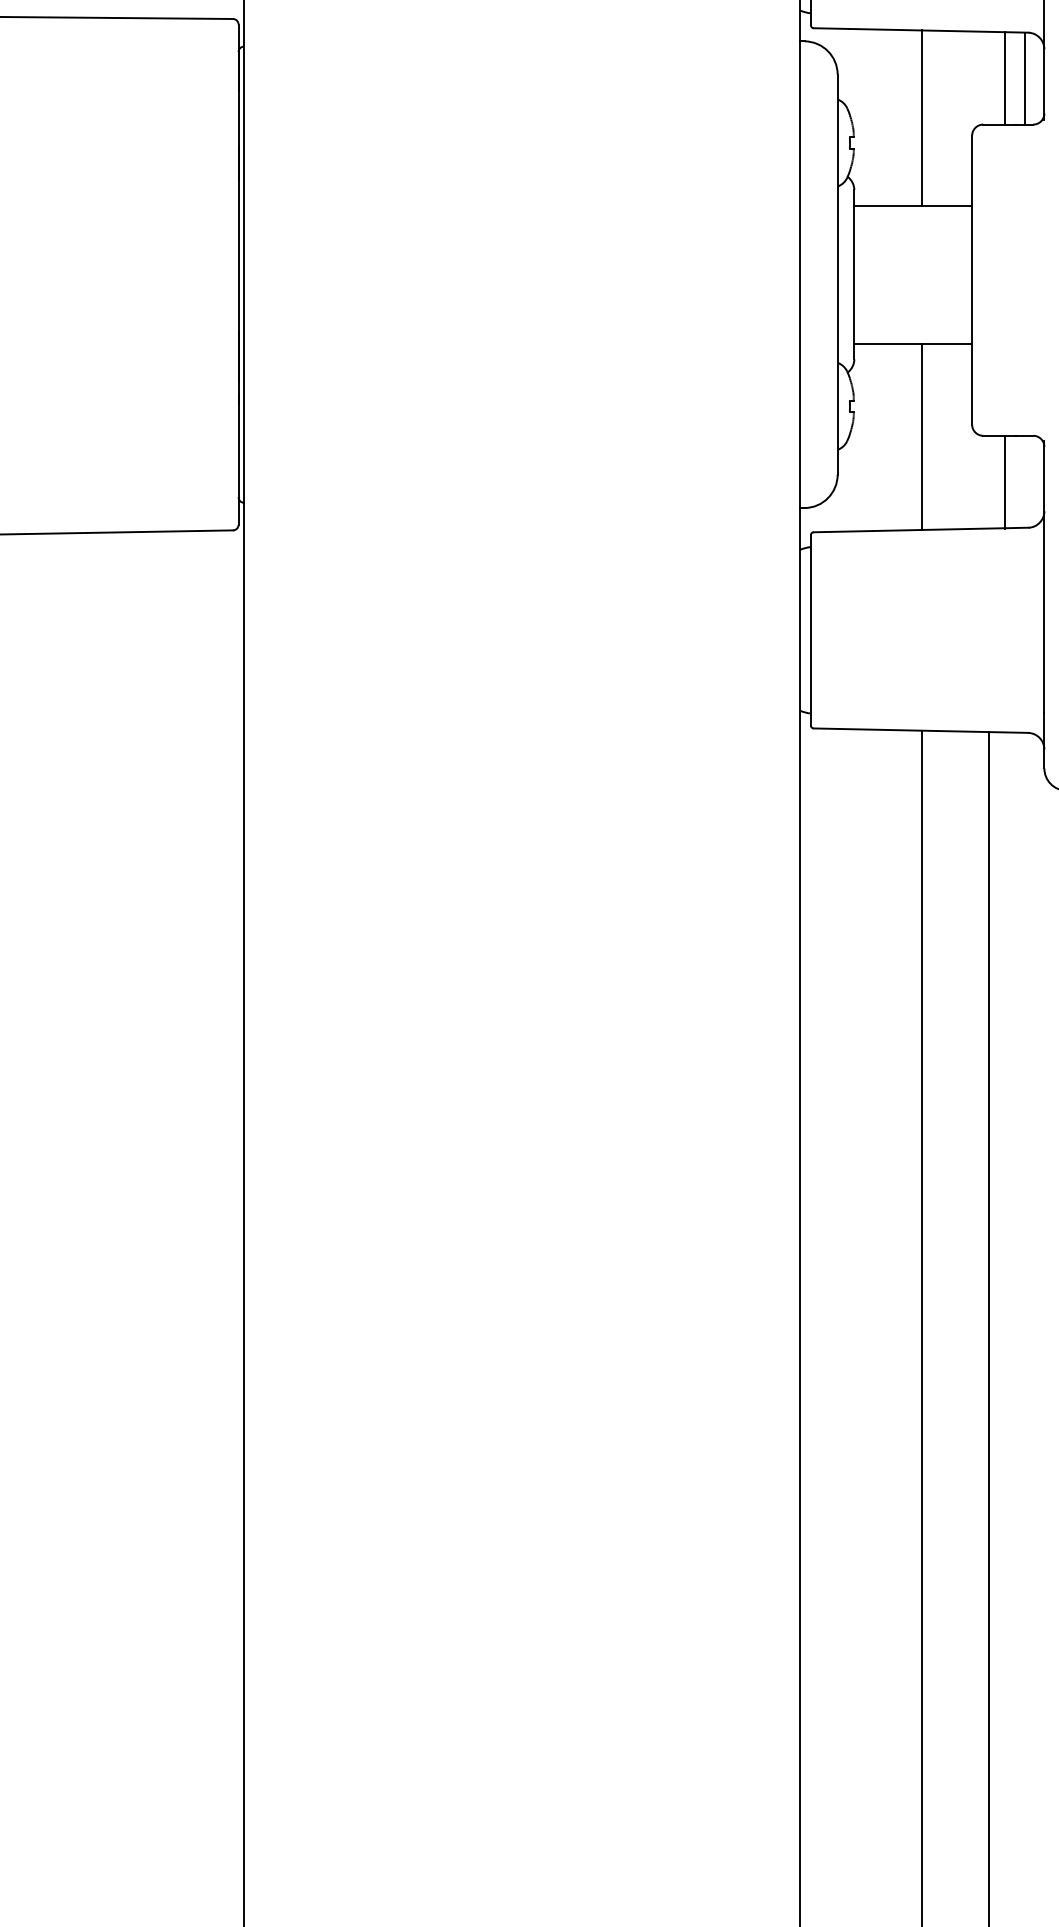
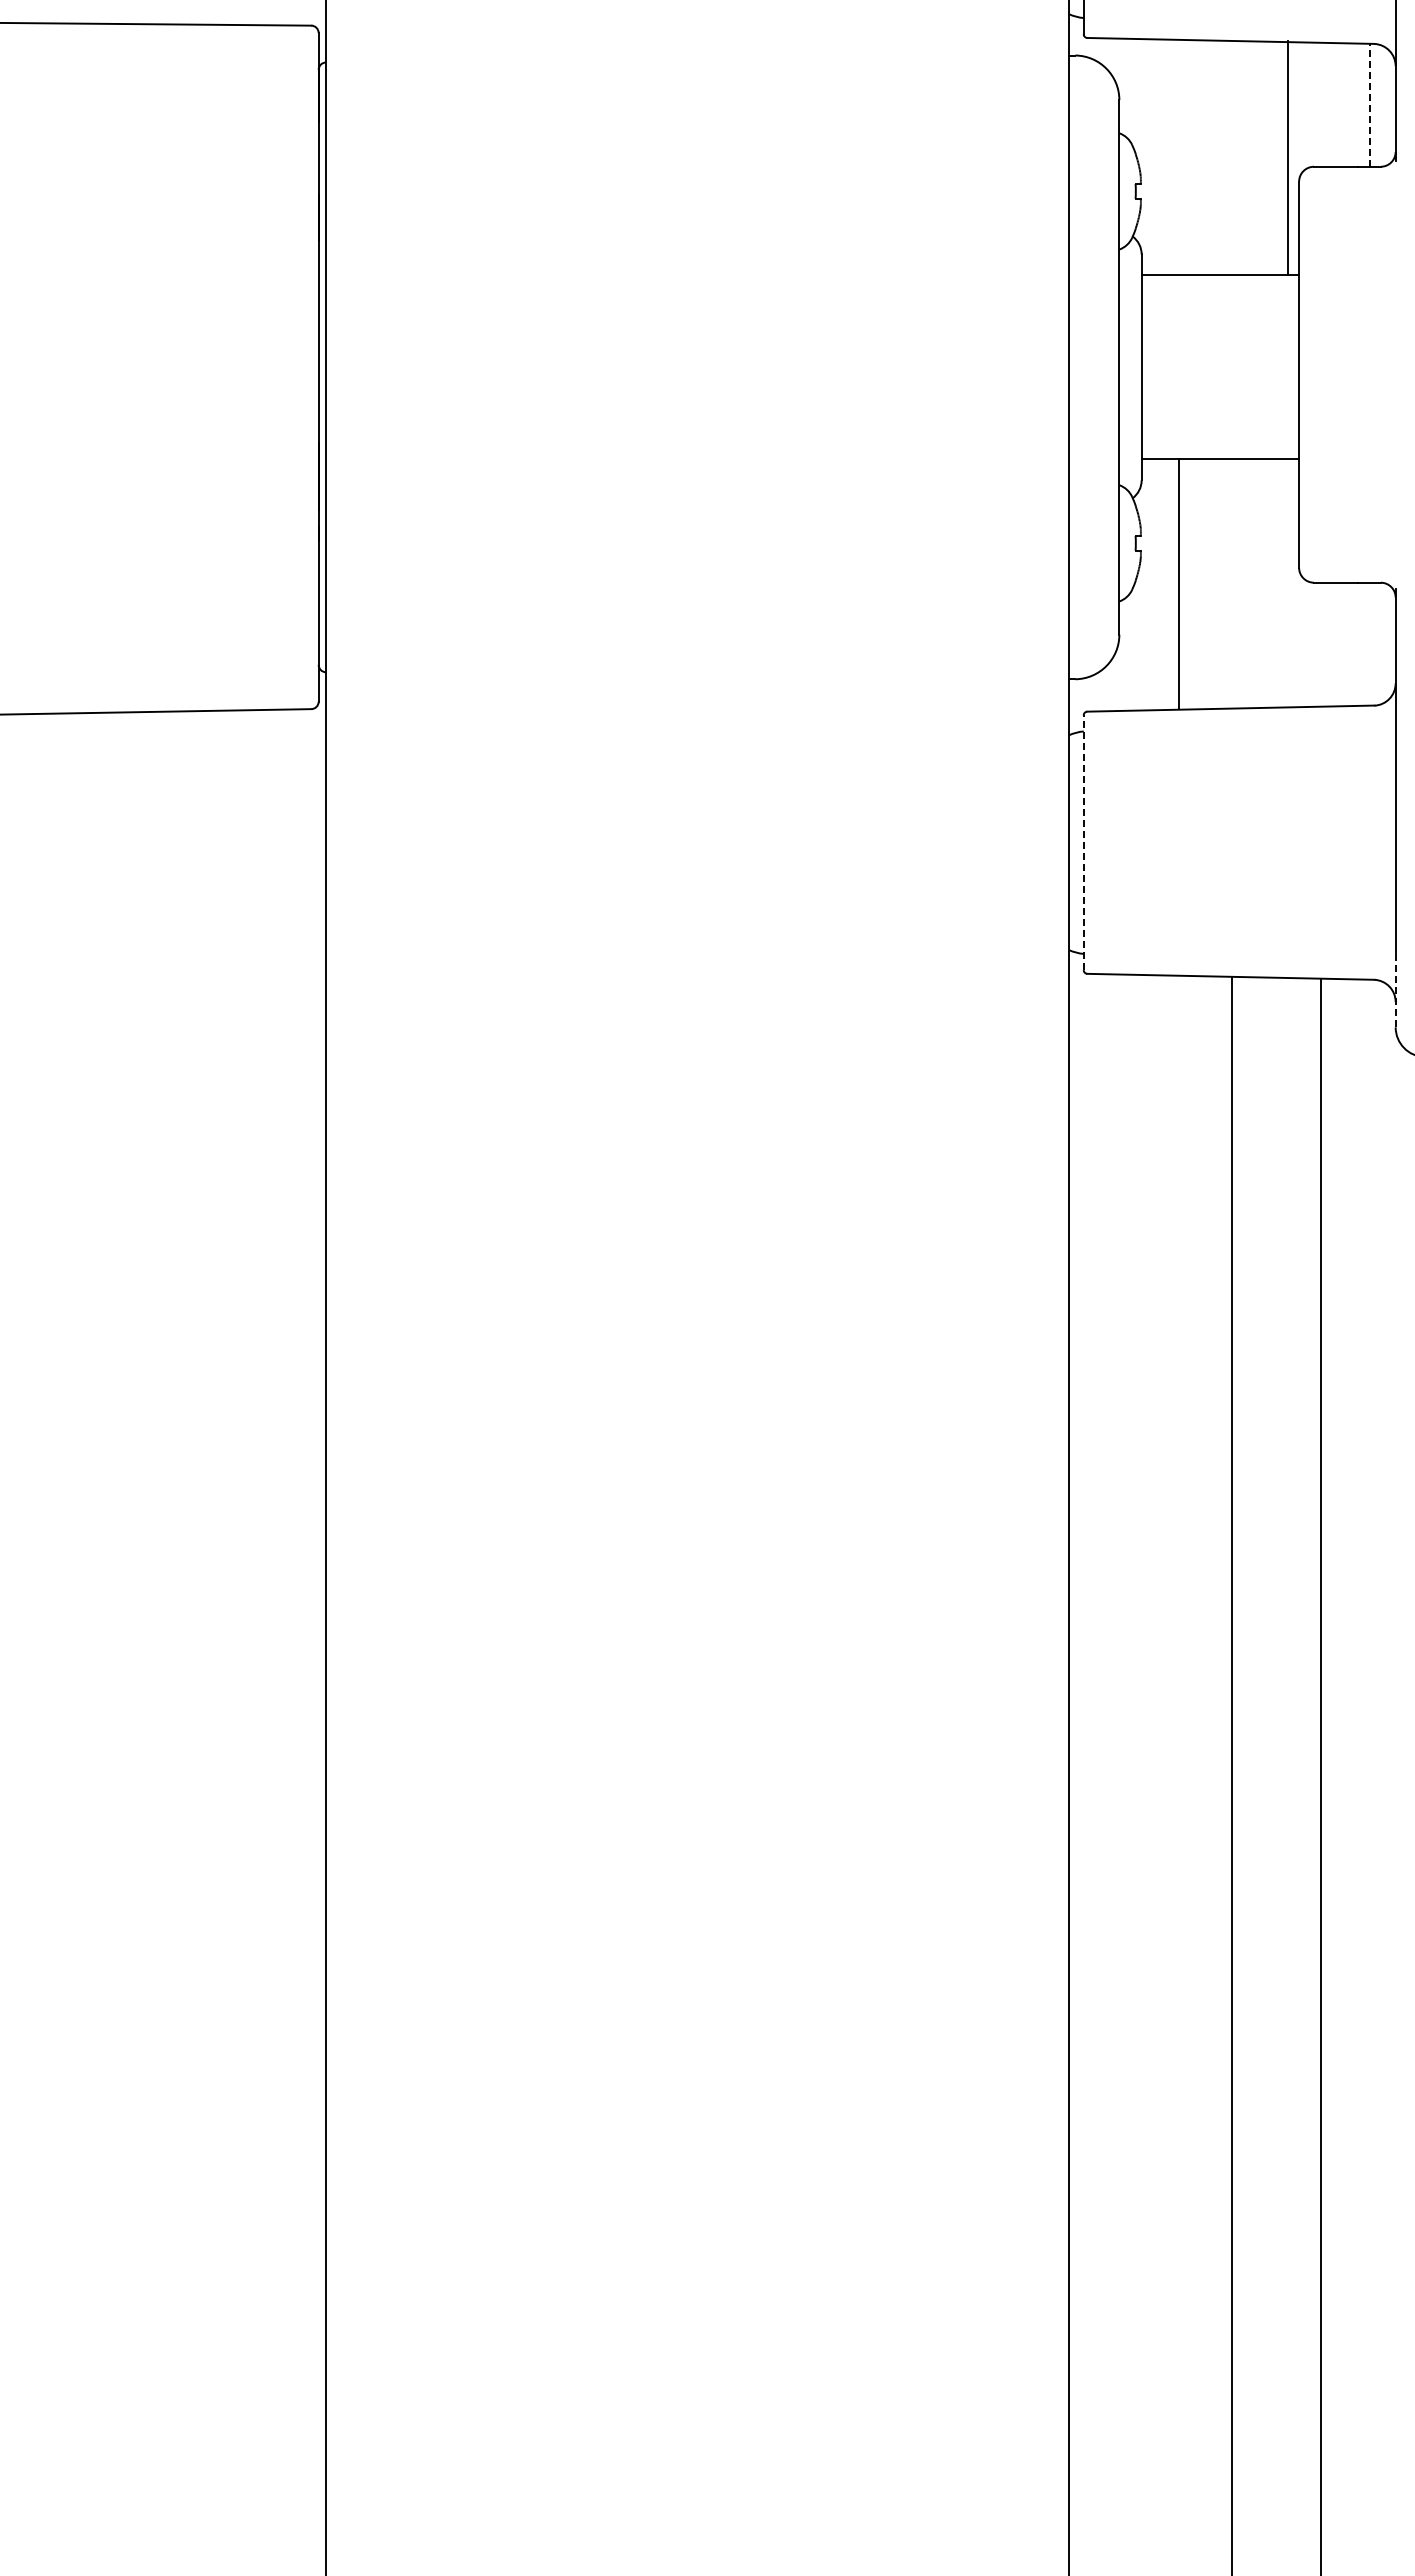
line: (1004, 78) -> (1342, 104), removed
line: (1024, 78) -> (1369, 105), solid -> dashed
line: (922, 117) -> (1288, 157), moved
line: (922, 436) -> (1179, 583), moved
line: (1004, 482) -> (1342, 644), removed
line: (810, 630) -> (1083, 842), solid -> dashed
line: (1044, 740) -> (1395, 989), solid -> dashed

